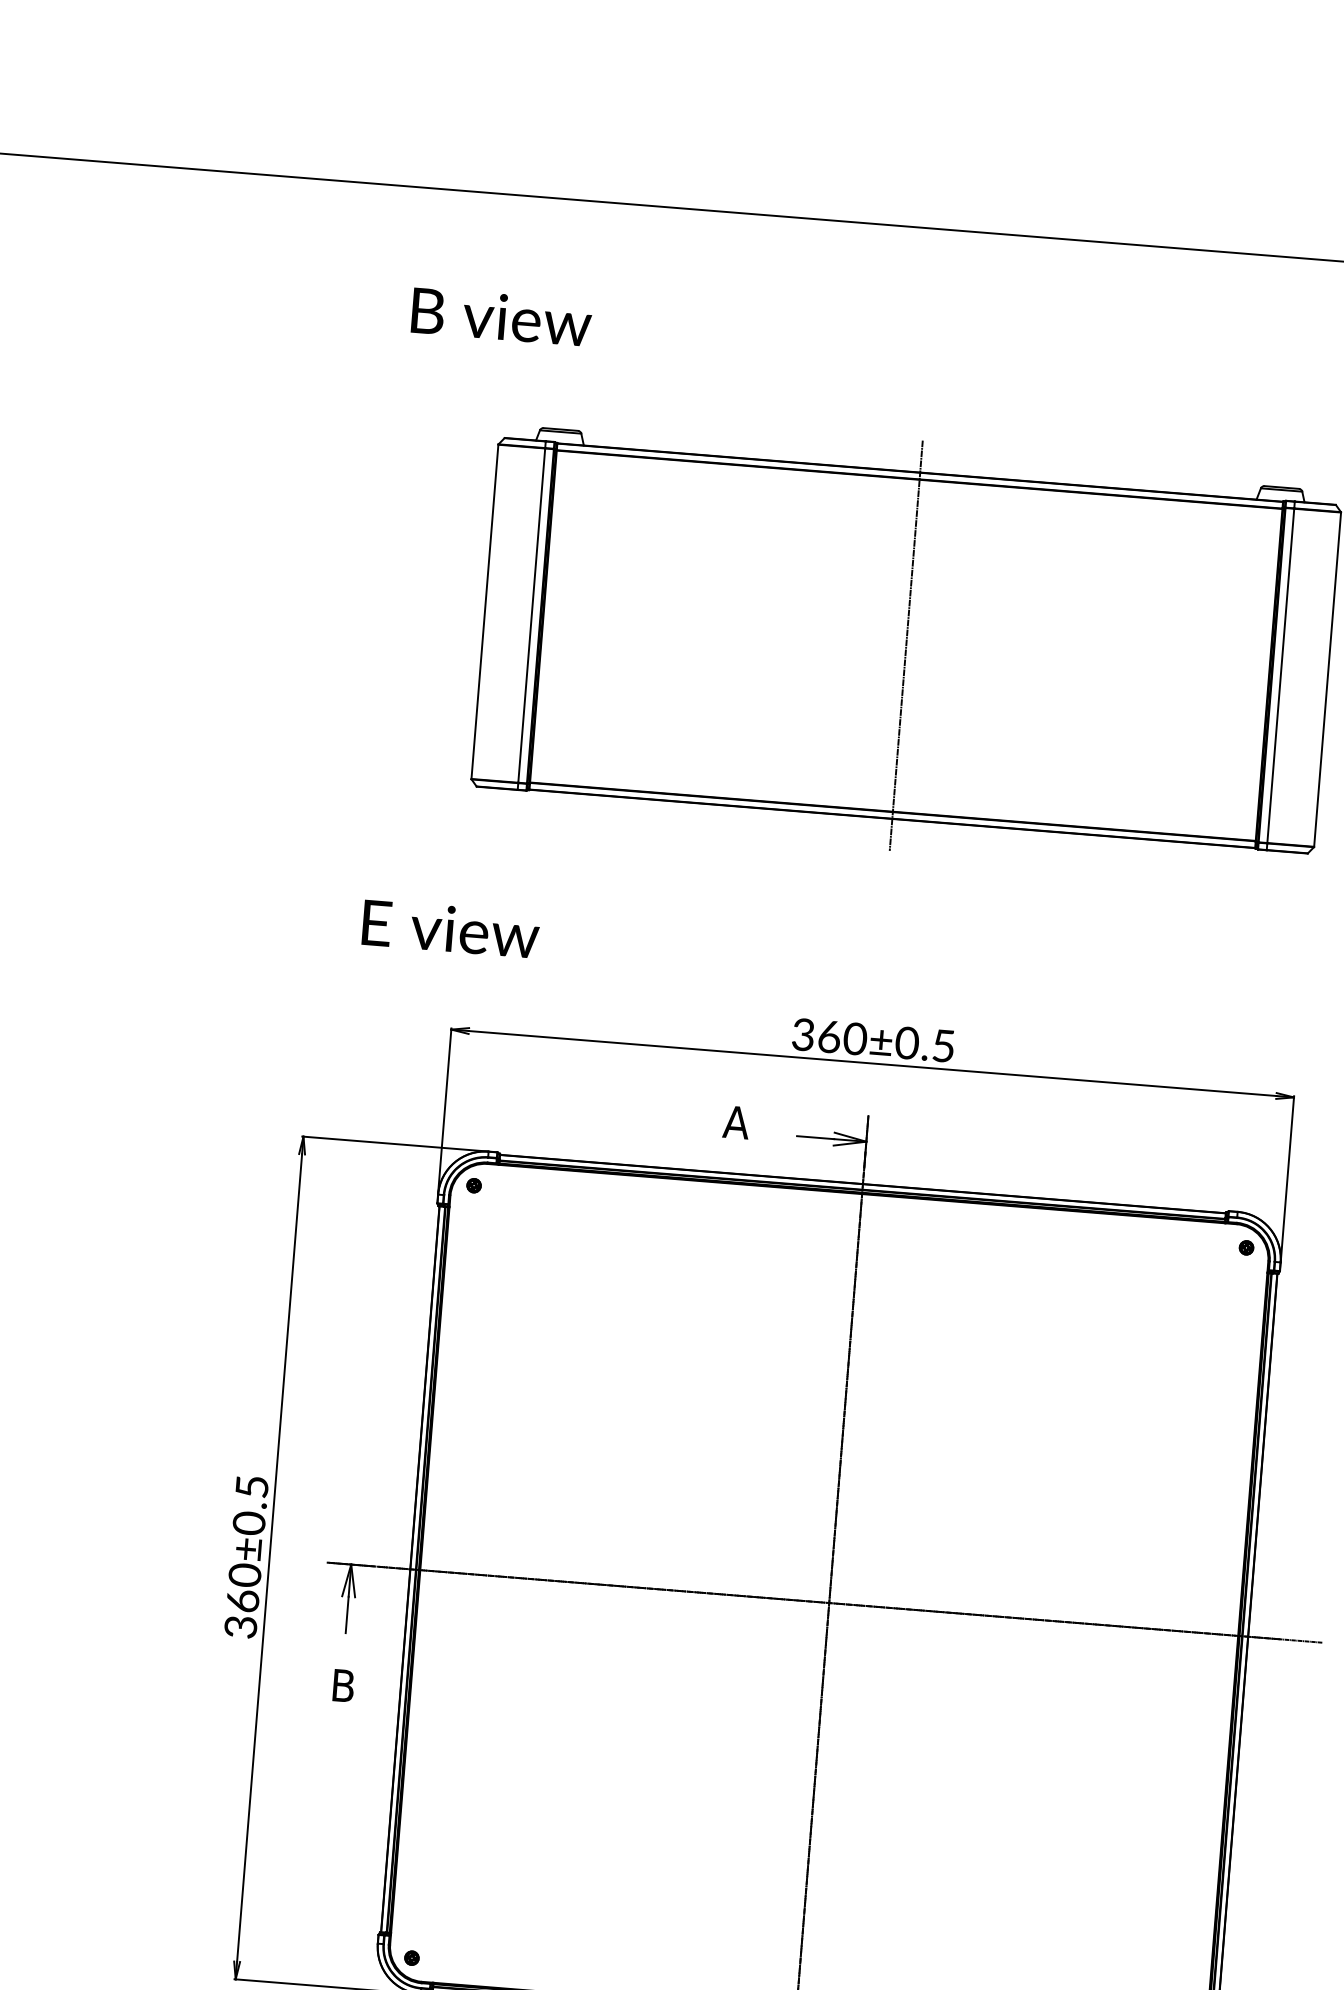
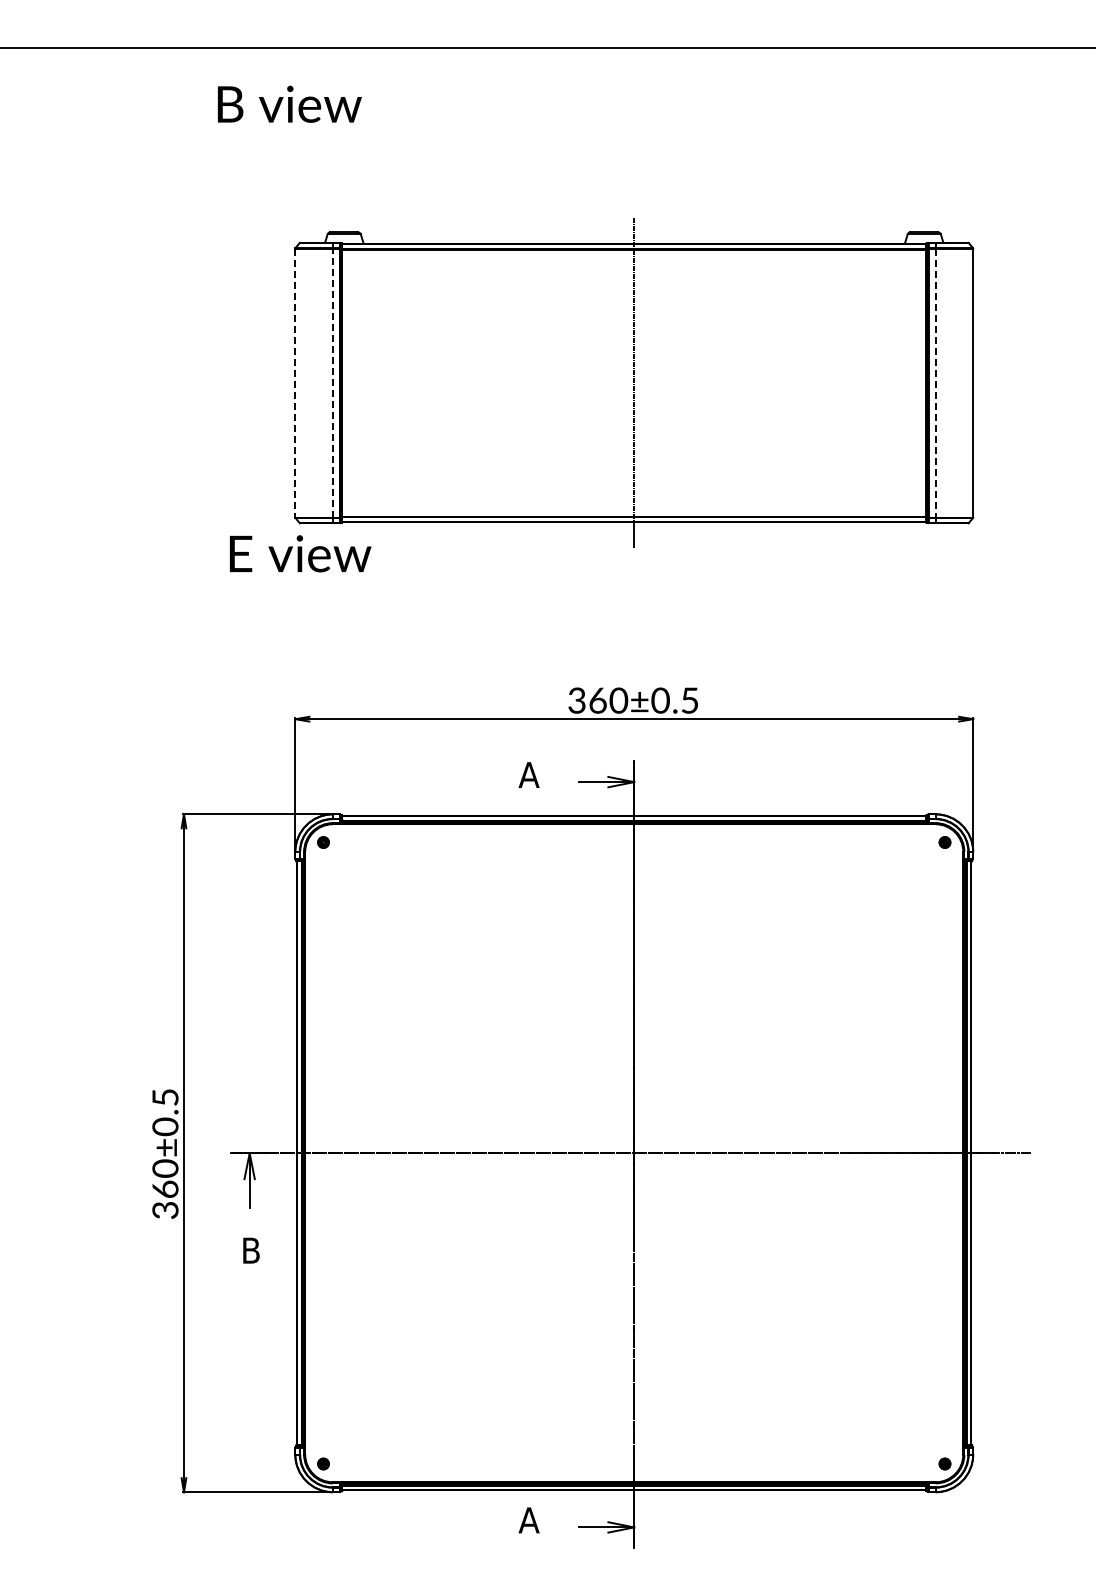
text: (501, 316) -> (289, 103), moved
line: (485, 612) -> (295, 383), solid -> dashed
line: (531, 614) -> (332, 382), solid -> dashed
line: (1280, 676) -> (935, 383), solid -> dashed
text: (450, 928) -> (300, 553), moved

